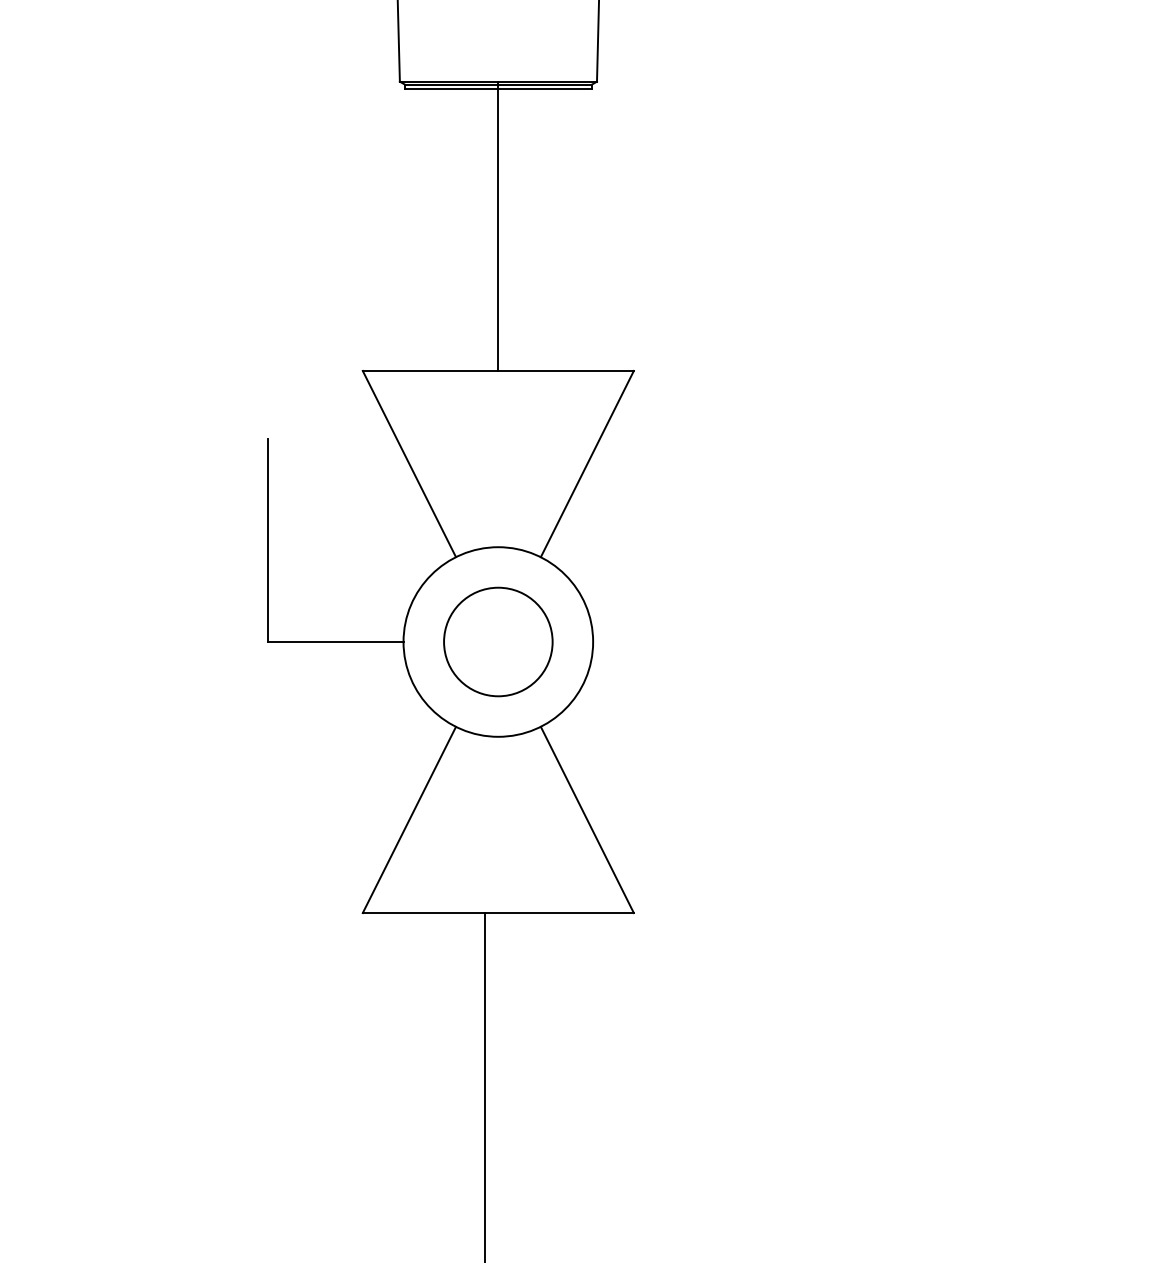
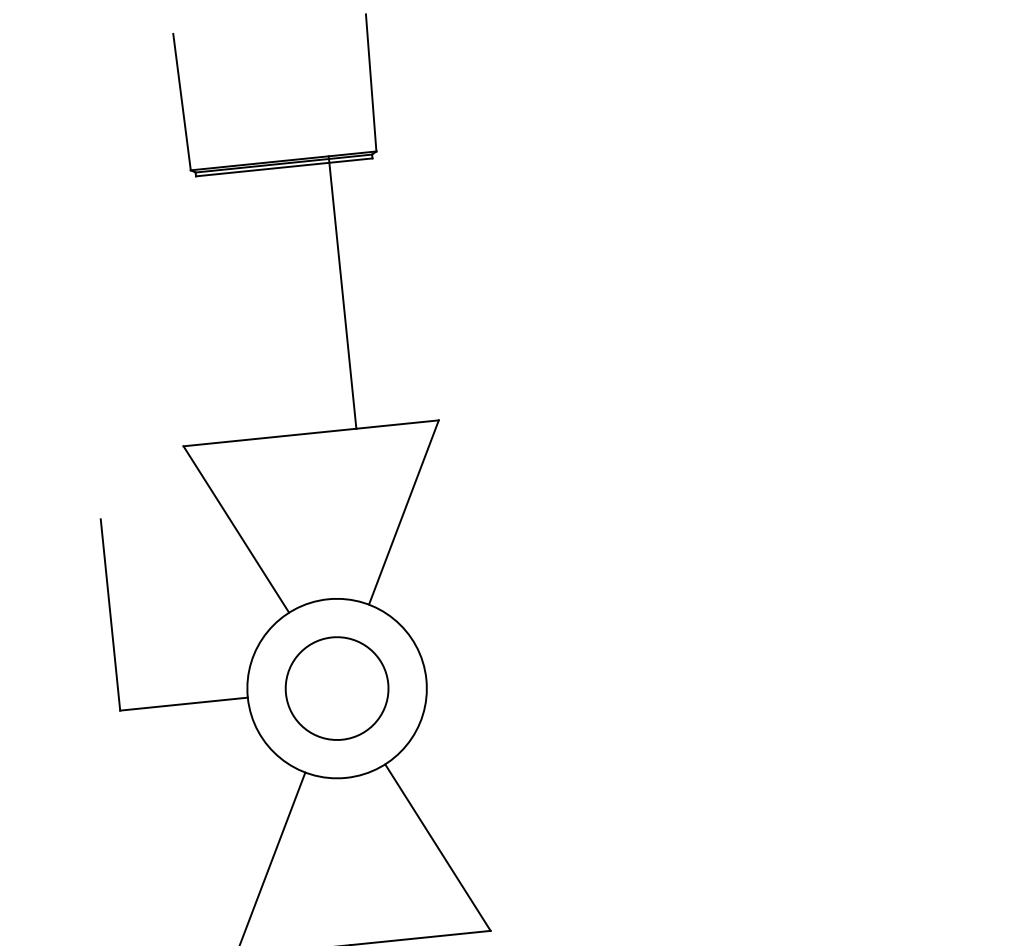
line: (498, 226) -> (342, 292), moved

